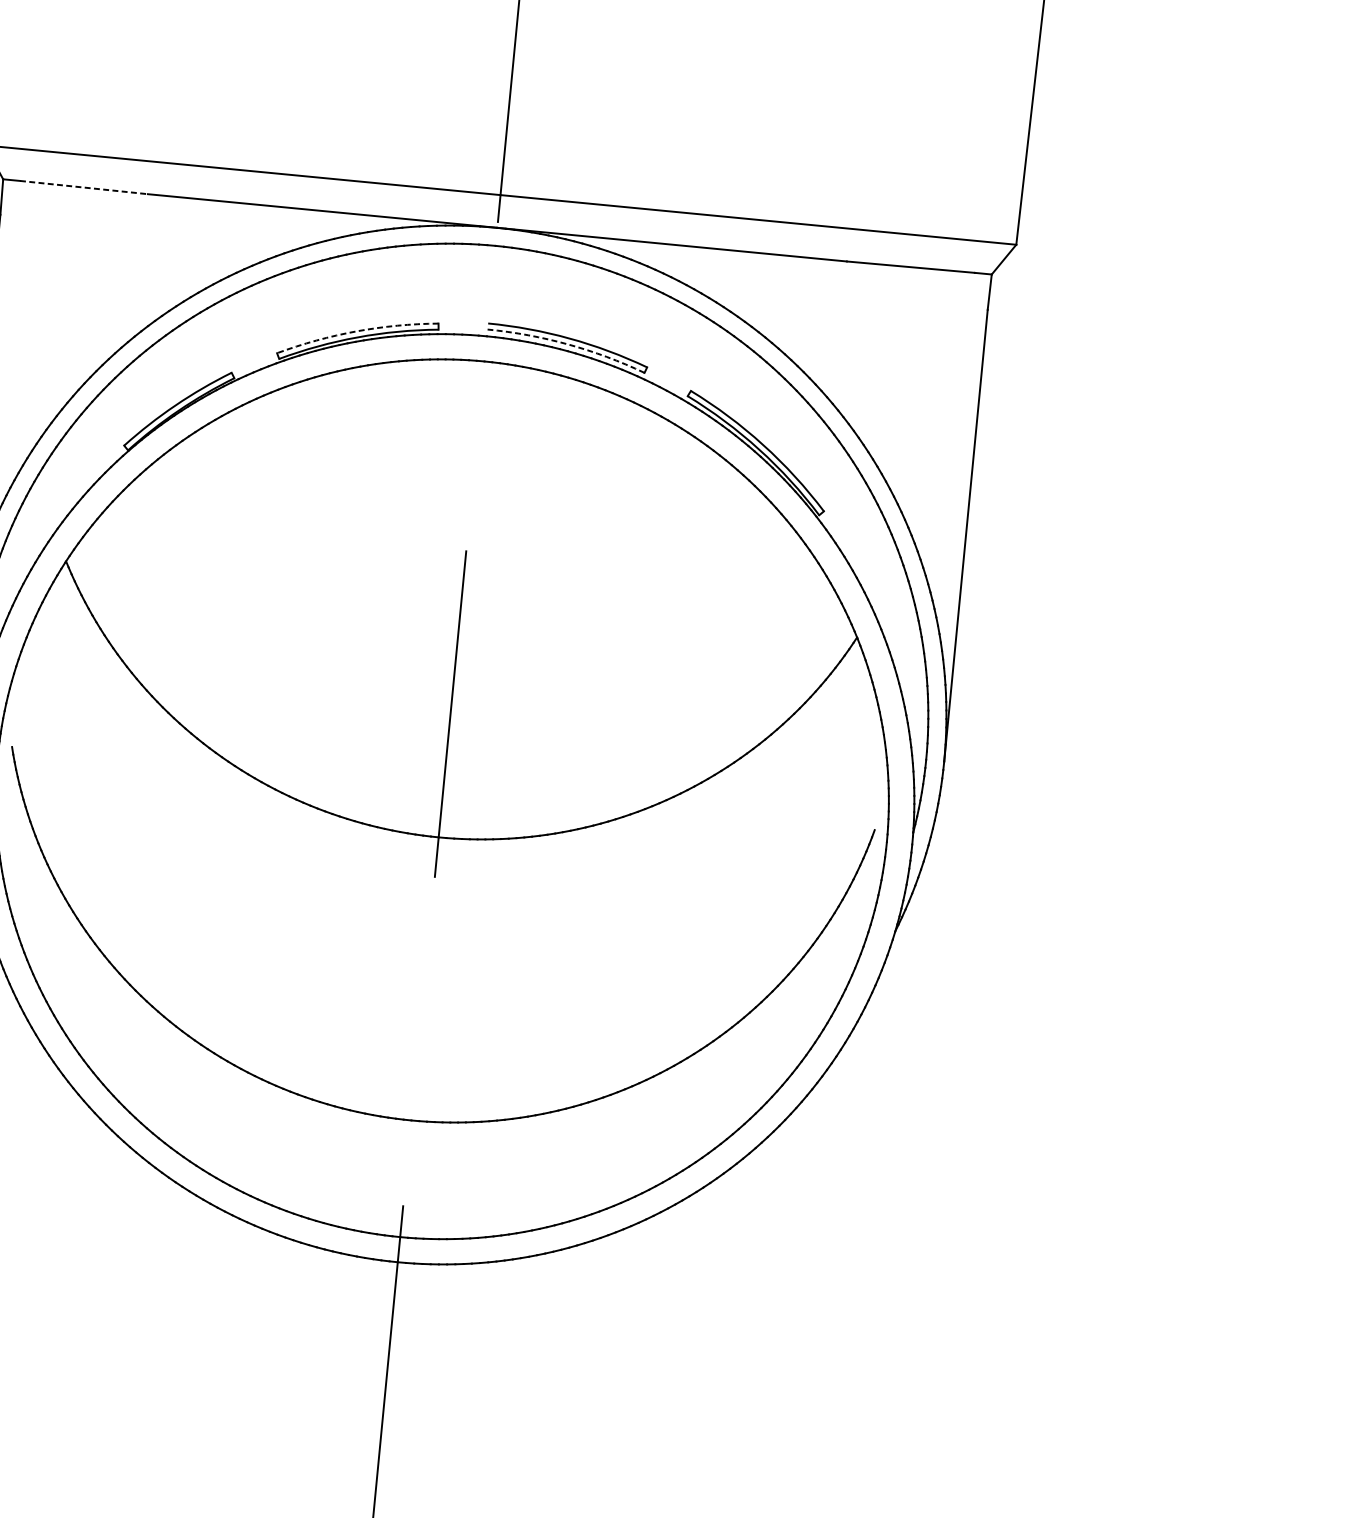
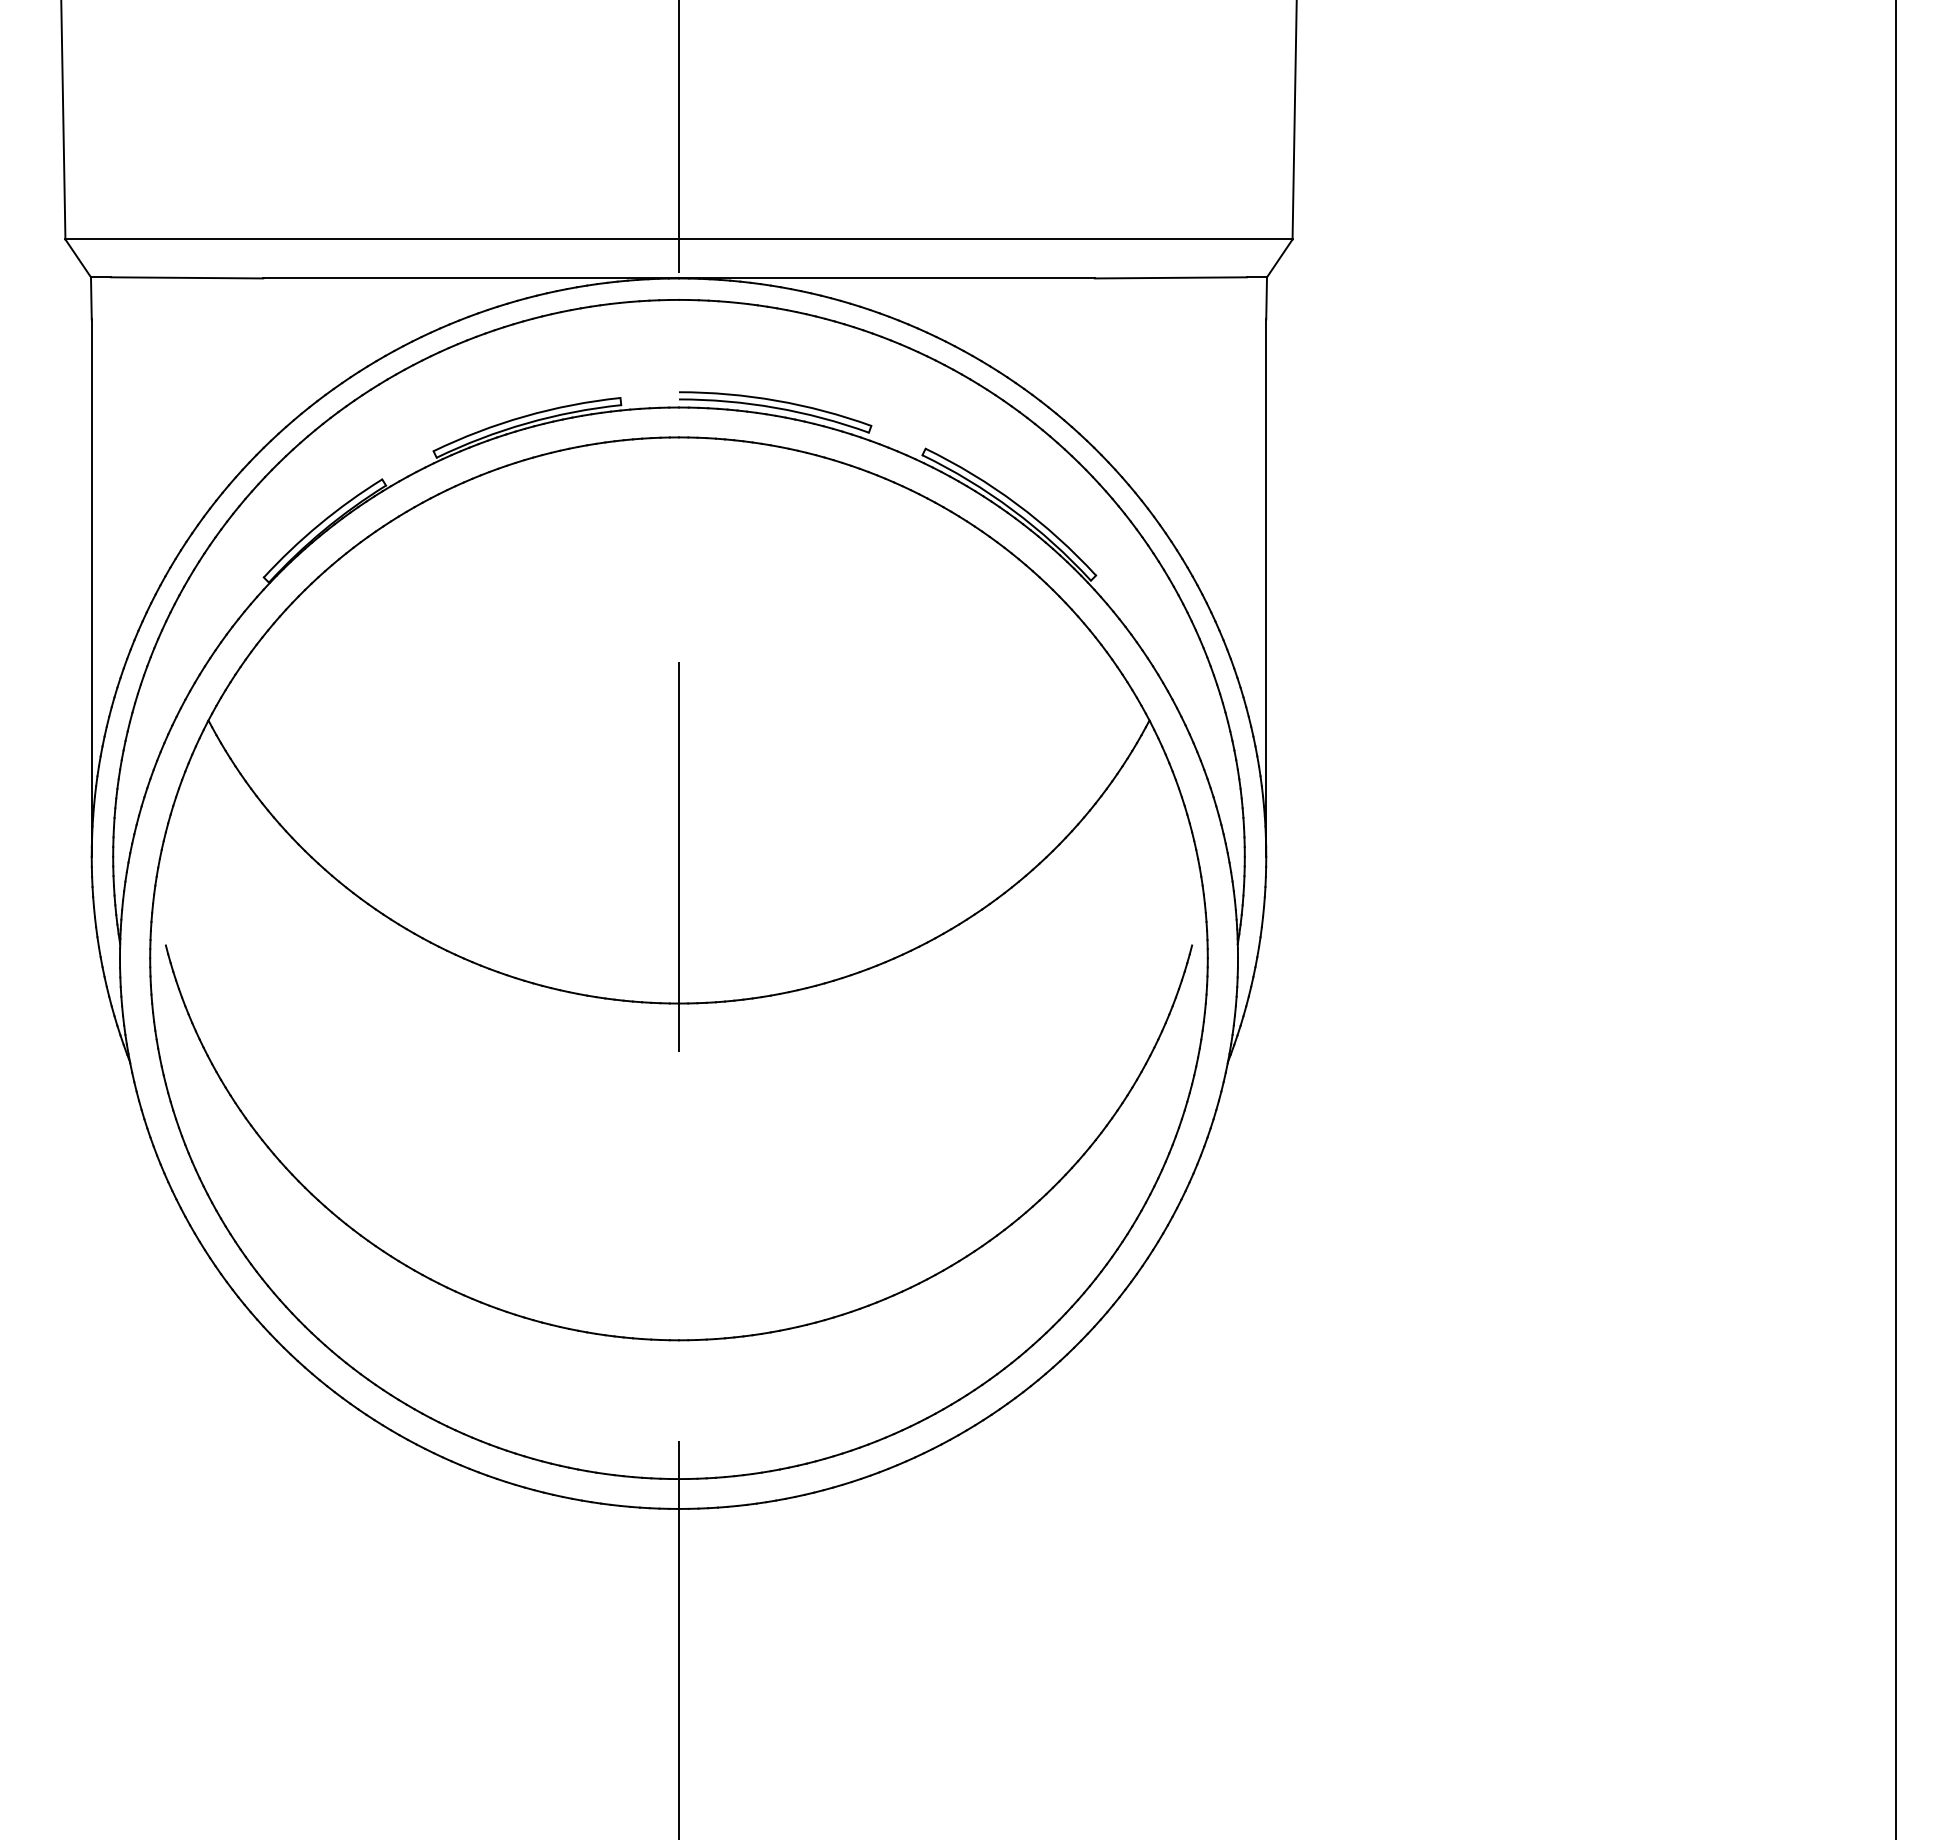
line: (84, 187) -> (187, 277), dashed -> solid
arc: (356, 331) -> (524, 416), dashed -> solid
arc: (568, 344) -> (775, 407), dashed -> solid

